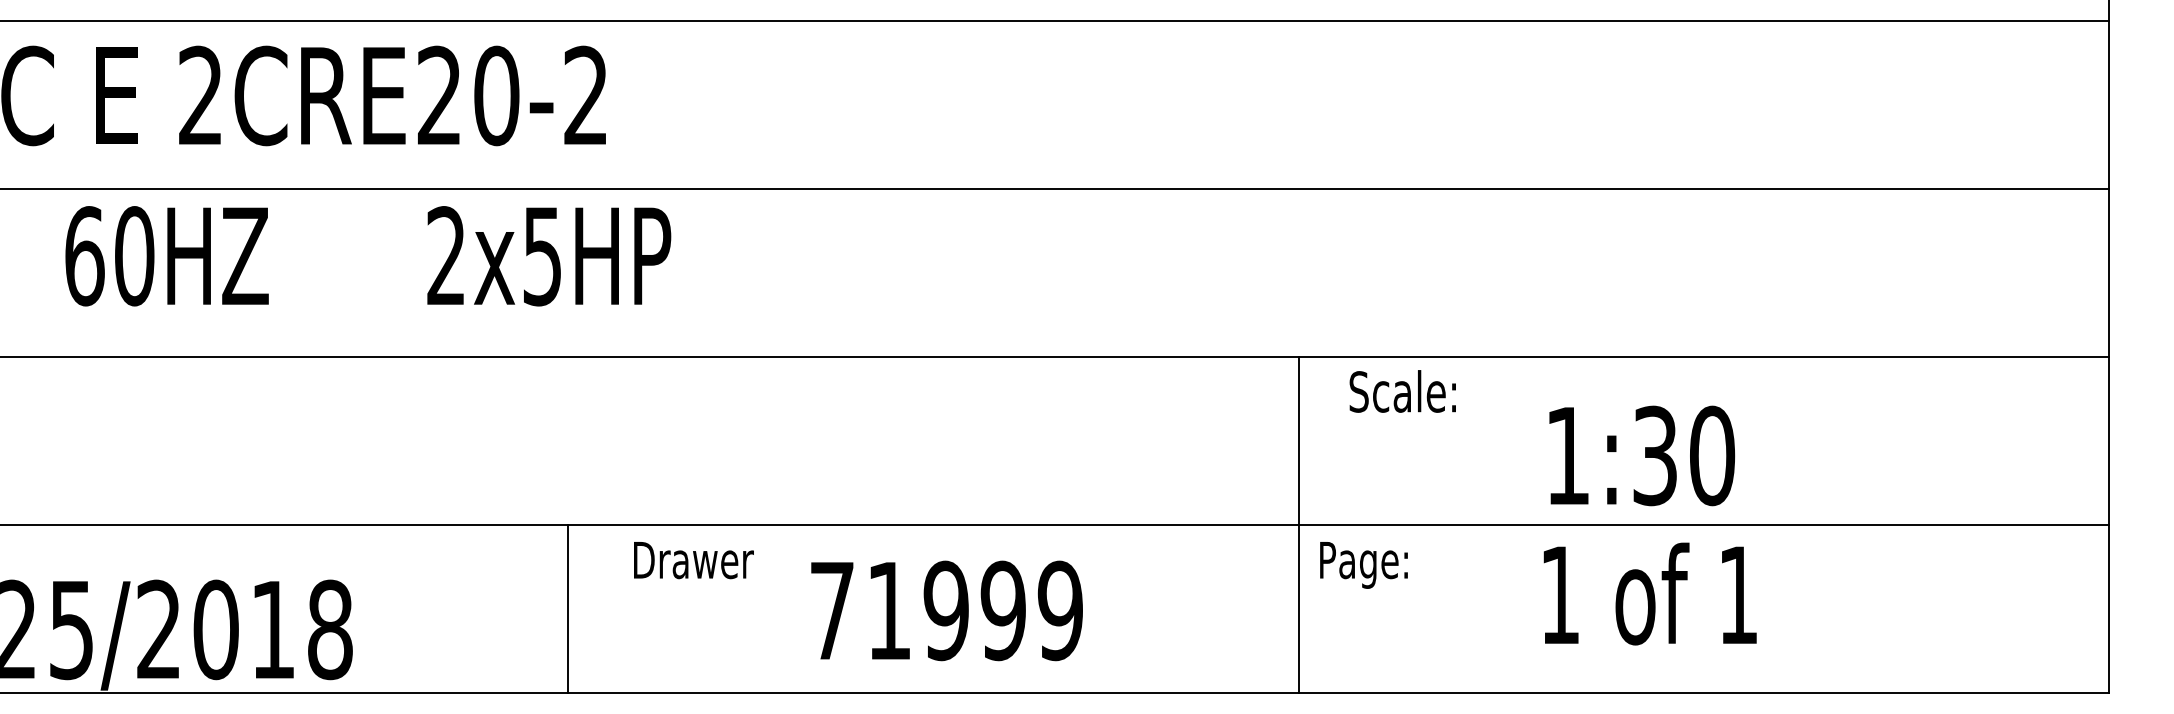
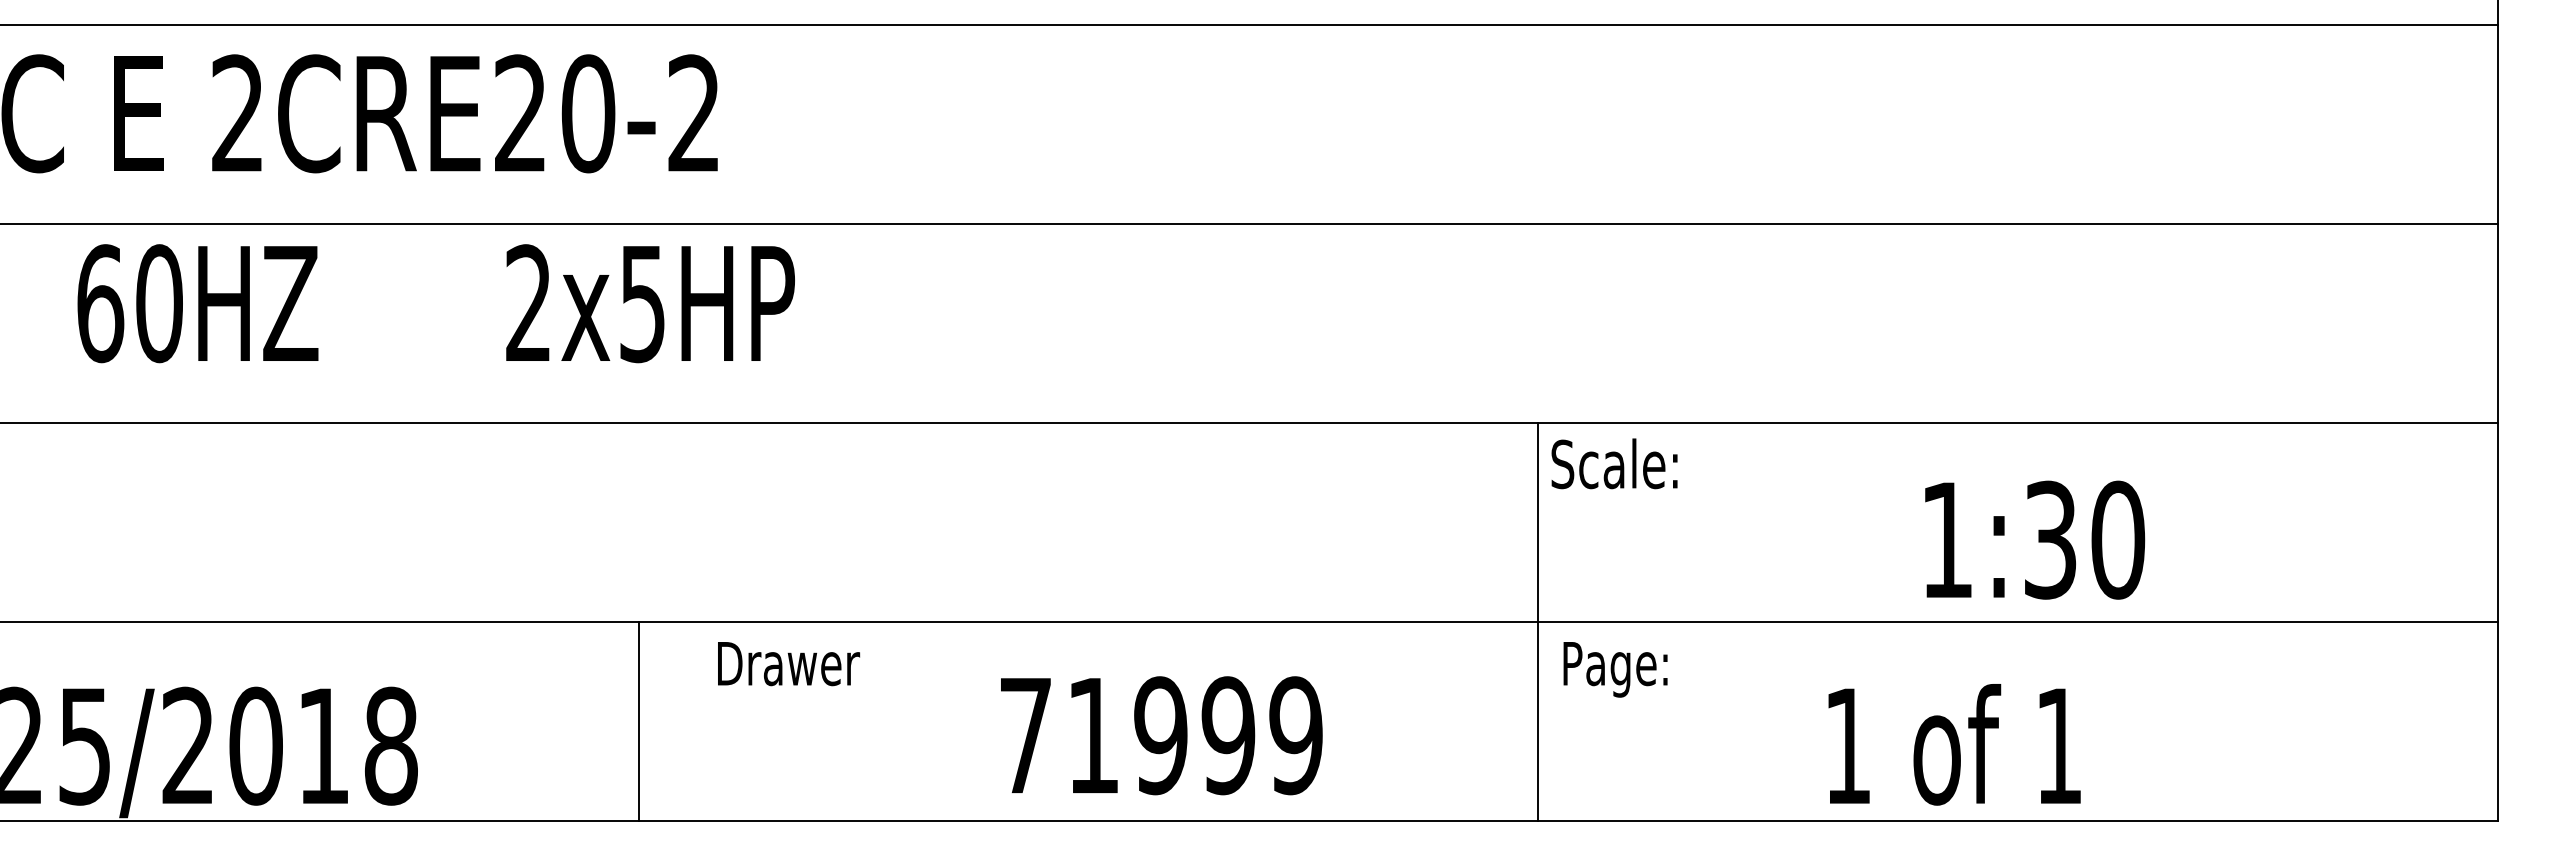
text: (1402, 391) -> (1614, 463), moved
text: (1642, 455) -> (2035, 539), moved
text: (694, 560) -> (789, 664), moved
text: (1650, 593) -> (1954, 744), moved
line: (567, 608) -> (638, 720), moved
text: (946, 610) -> (1161, 735), moved

